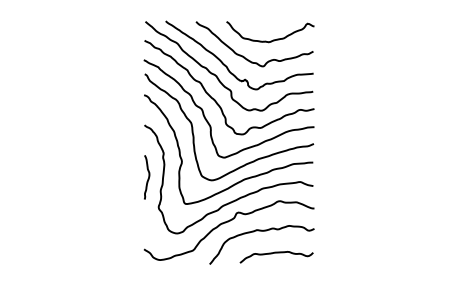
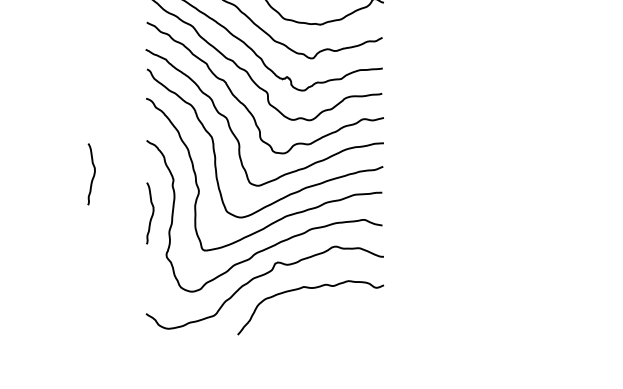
curve: (106, 149) -> (93, 174), added
curve: (276, 253) -> (330, 319), removed

